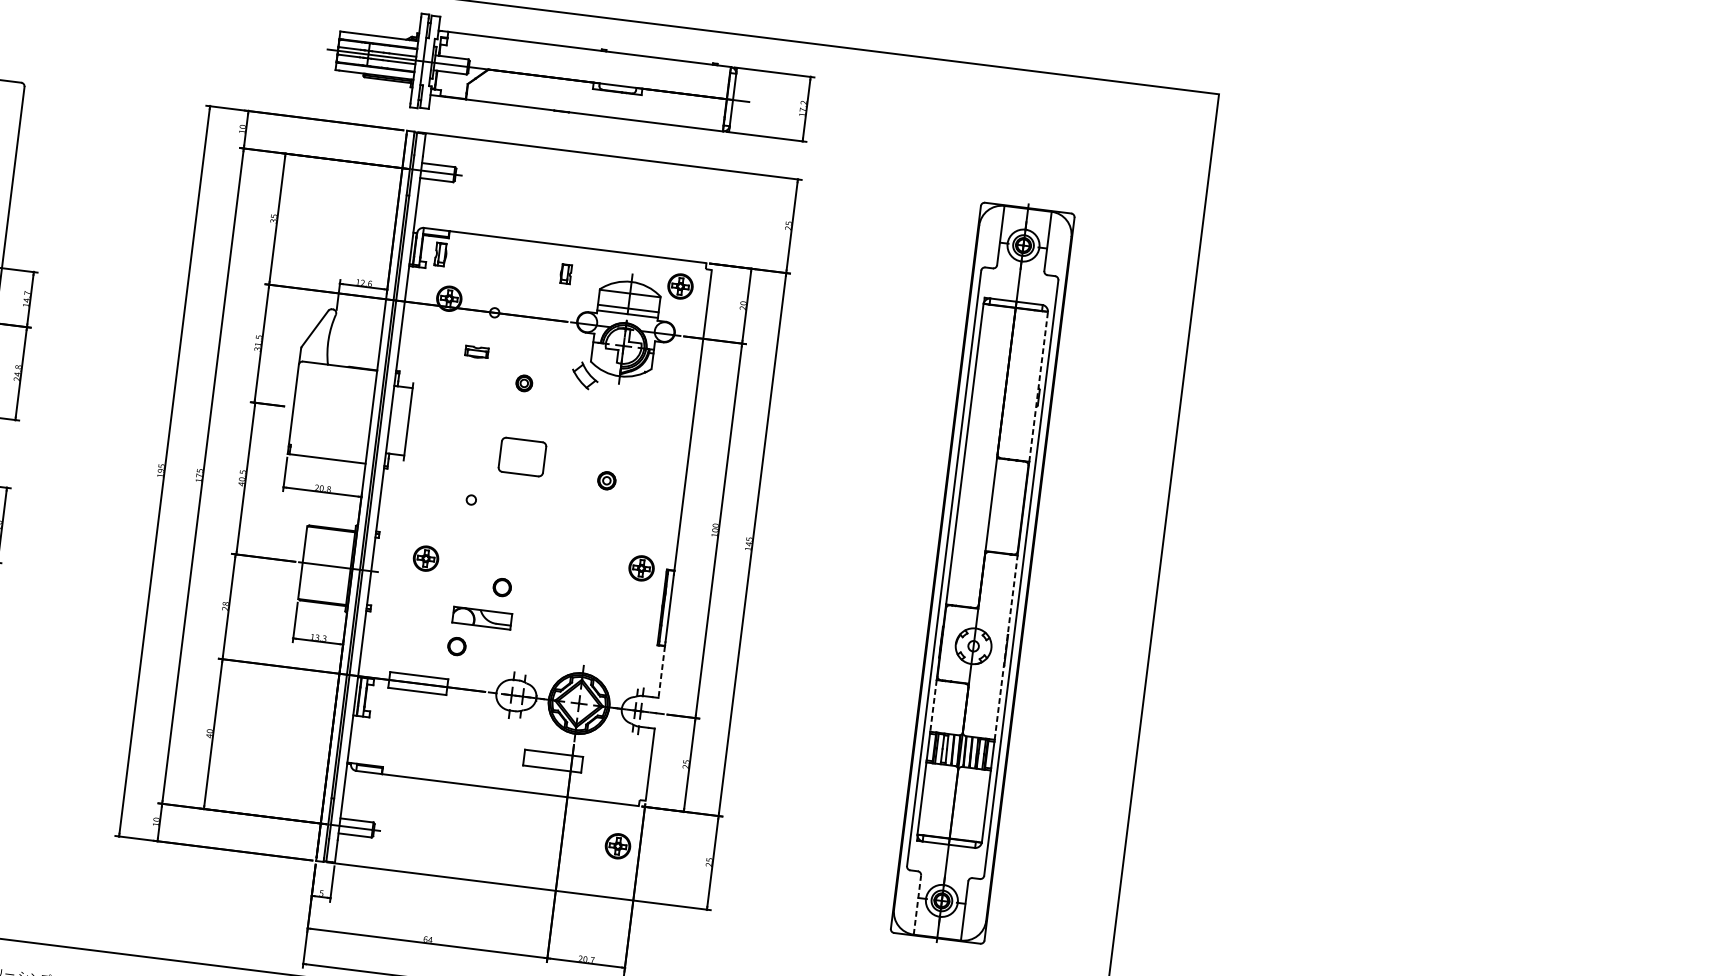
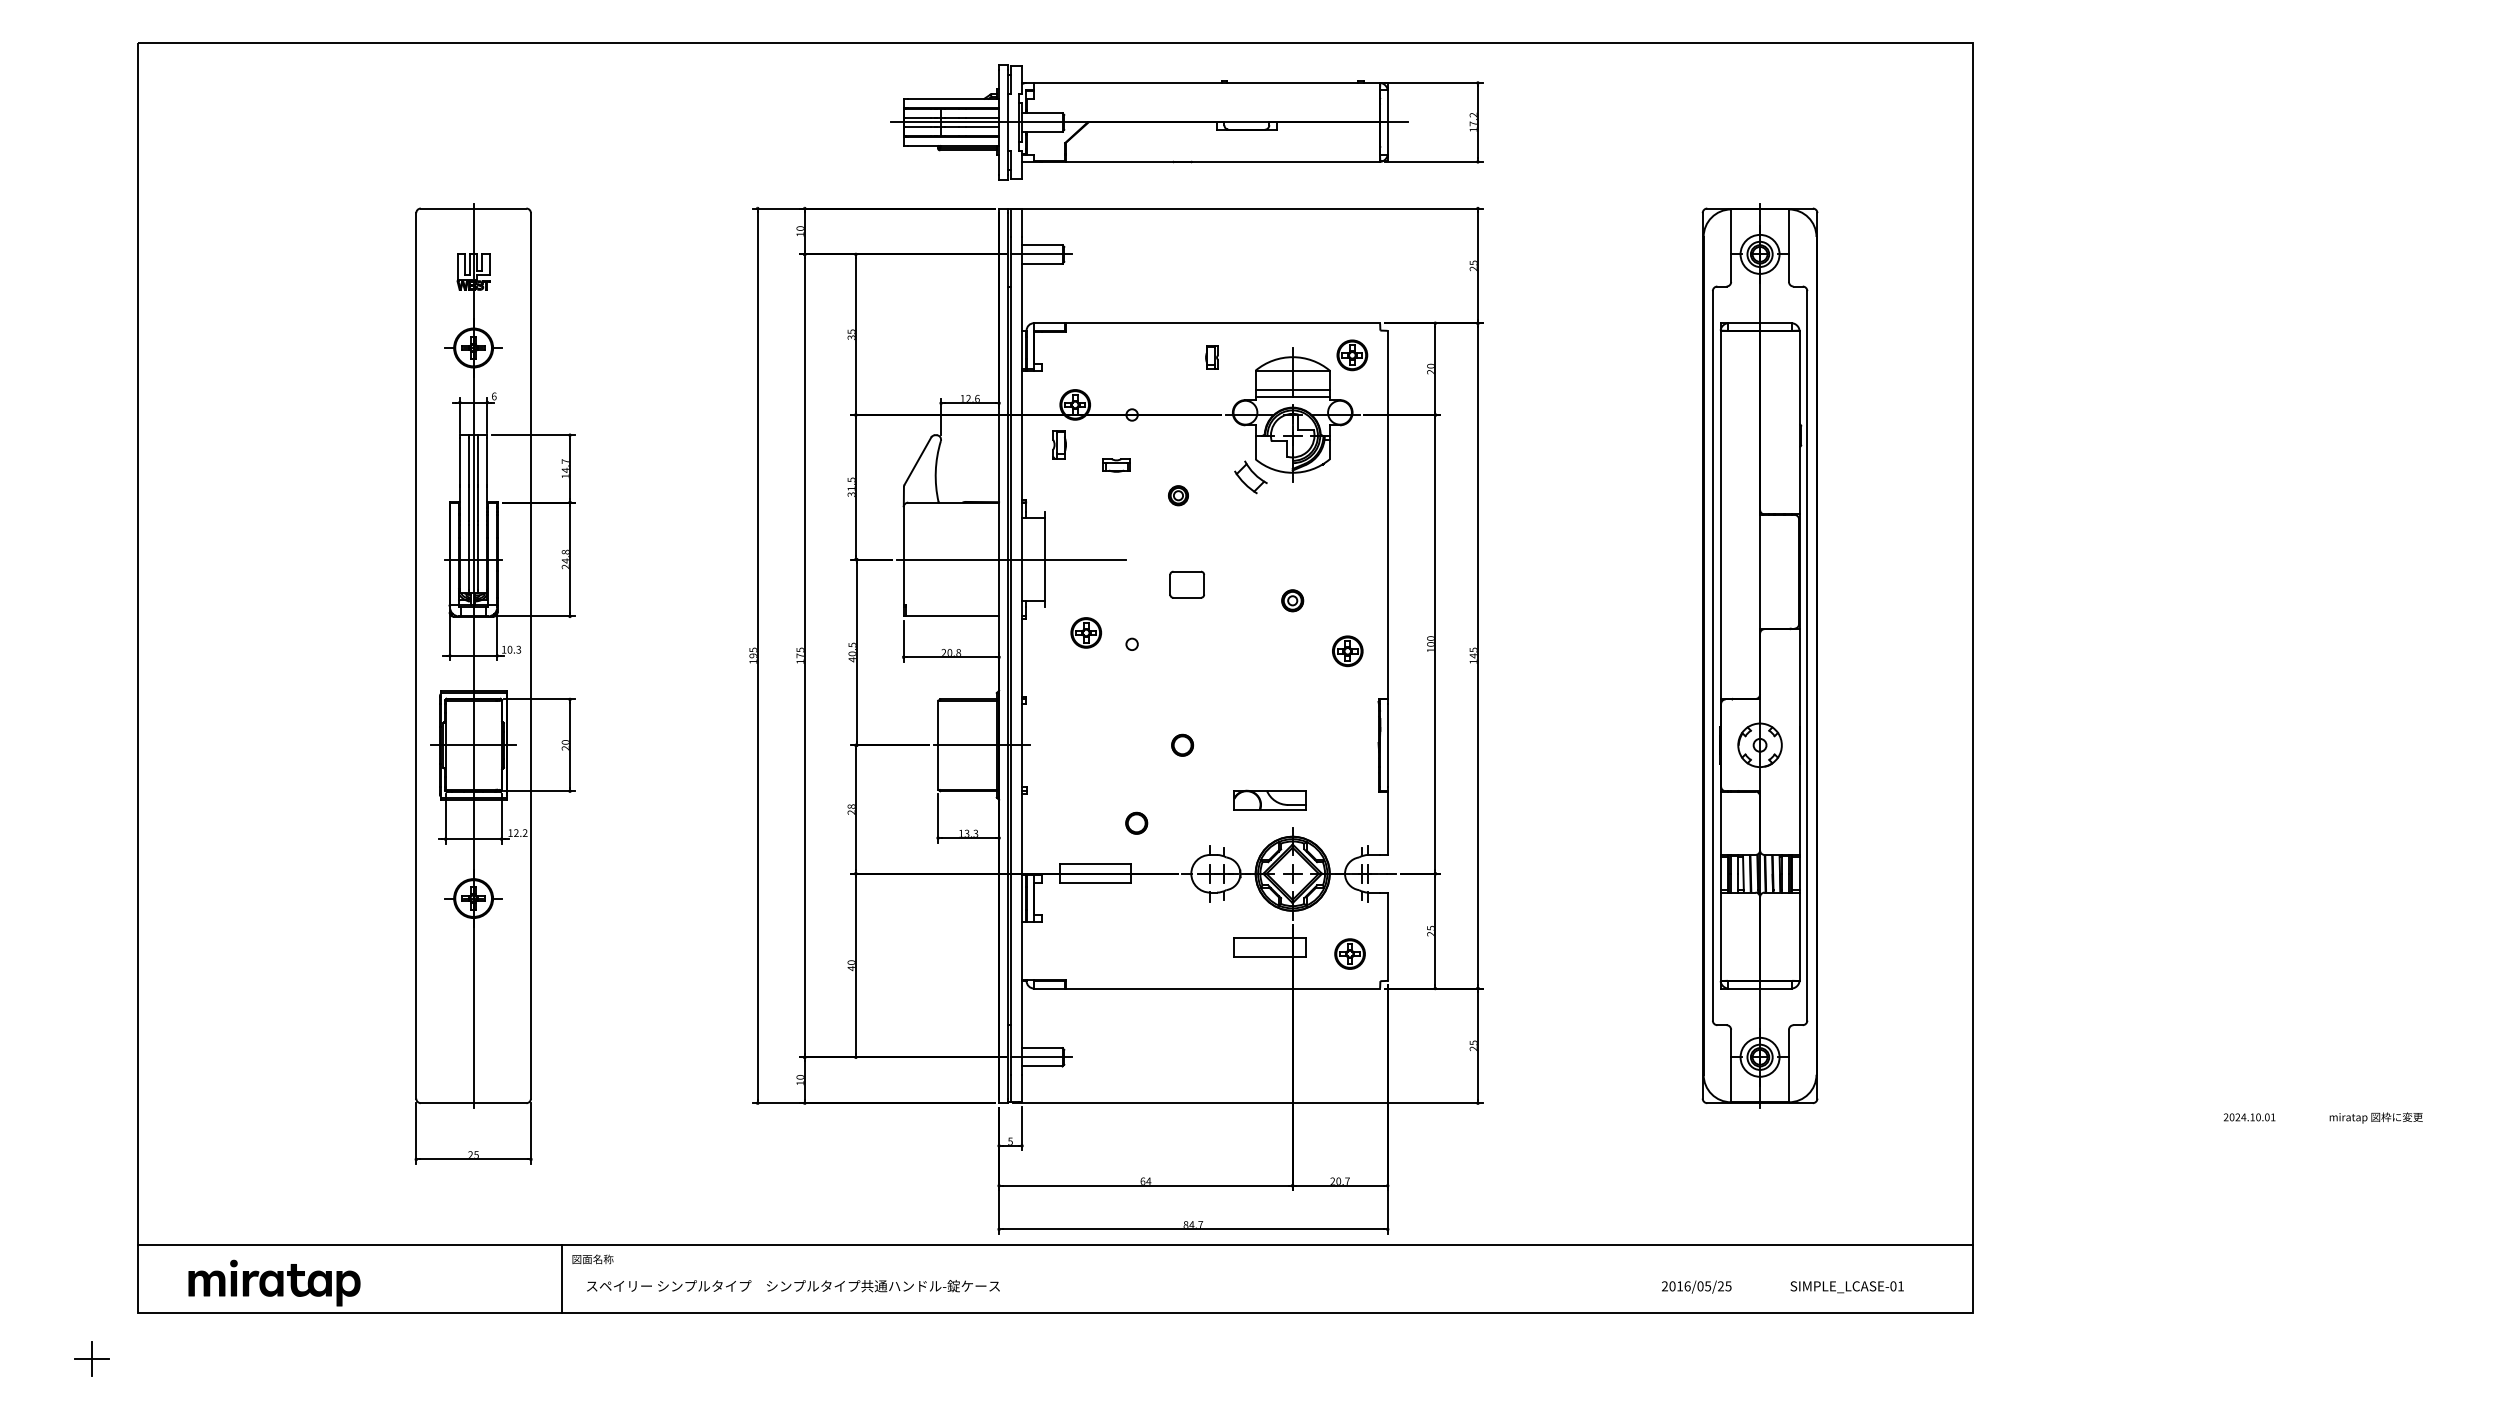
part: (440, 254) -> (1059, 444), moved
line: (1038, 386) -> (1799, 422), dashed -> solid
line: (380, 418) -> (1010, 559), added
part: (521, 456) -> (1186, 584), size x0.62
part: (426, 558) -> (1086, 632), moved
part: (641, 568) -> (1347, 651), moved
part: (481, 617) -> (1269, 799), moved
line: (1006, 647) -> (1799, 742), dashed -> solid
line: (661, 672) -> (1387, 823), dashed -> solid
line: (933, 706) -> (1720, 823), dashed -> solid
part: (617, 845) -> (1349, 953), moved
line: (917, 904) -> (1731, 1065), dashed -> solid

